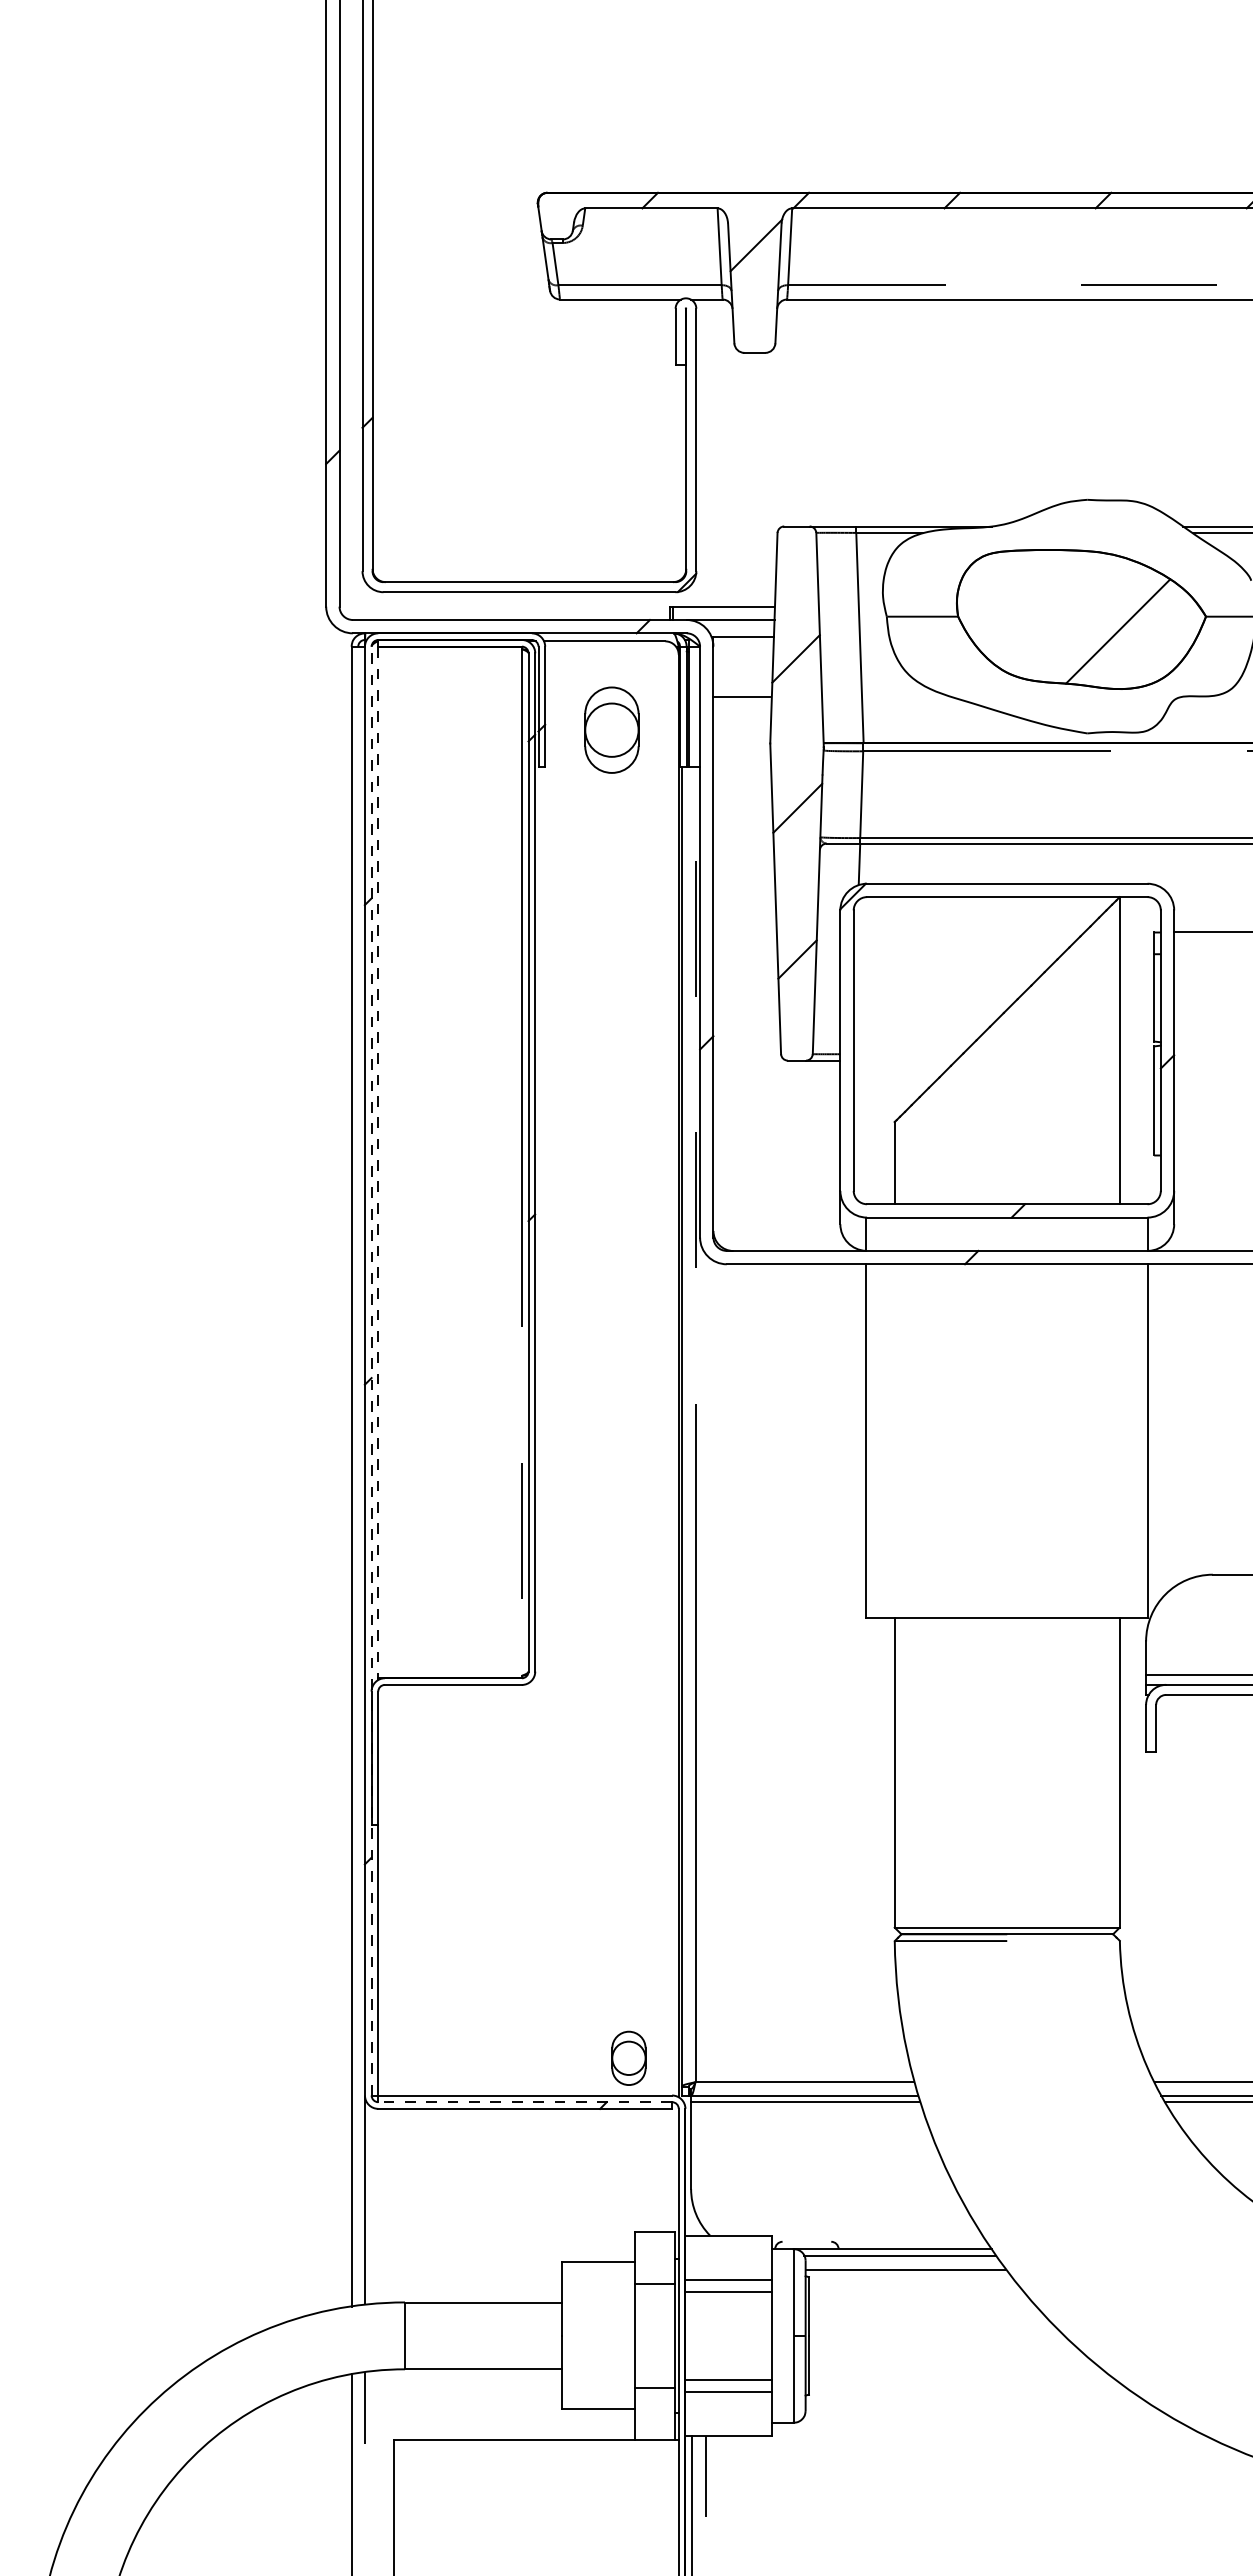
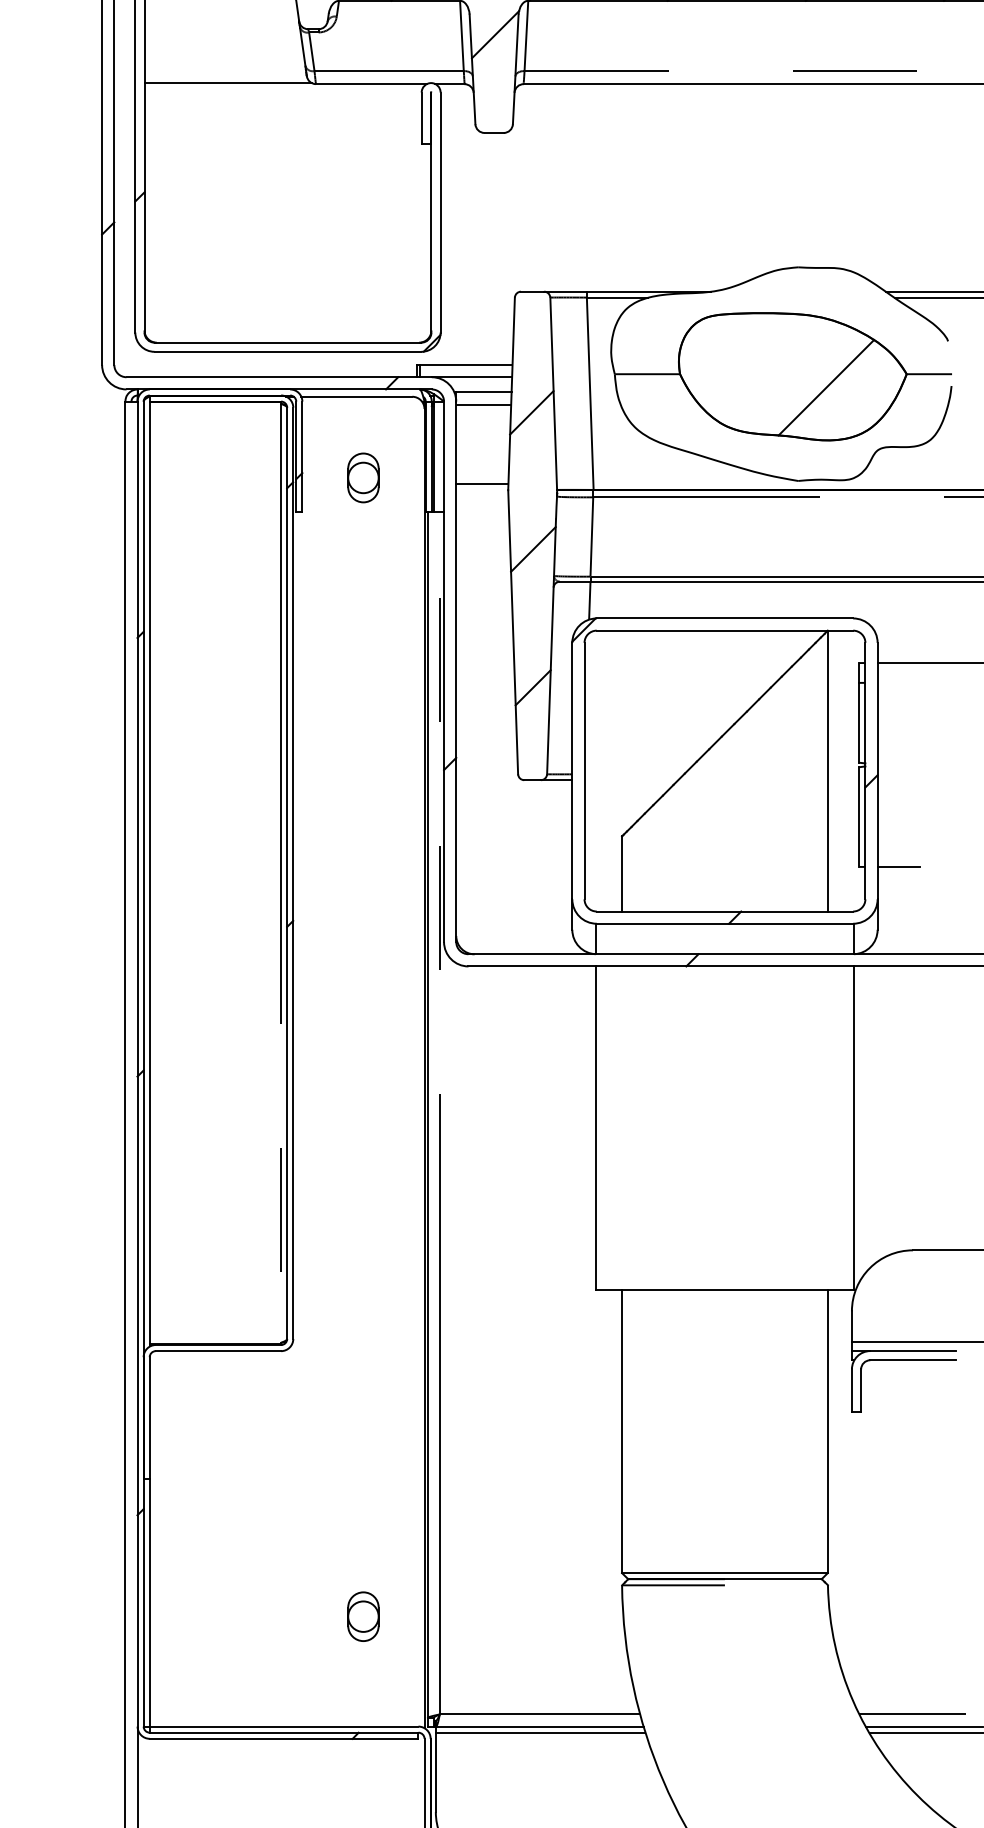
line: (463, 298) -> (227, 83), added
line: (743, 650) -> (483, 405), added
line: (741, 696) -> (481, 483), moved
part: (611, 729) -> (363, 477), size x0.62
line: (1197, 1155) -> (898, 866), added
line: (378, 1162) -> (149, 873), dashed -> solid
line: (371, 1370) -> (143, 1063), dashed -> solid
part: (628, 2057) -> (363, 1615), moved
line: (525, 2102) -> (284, 1732), dashed -> solid

